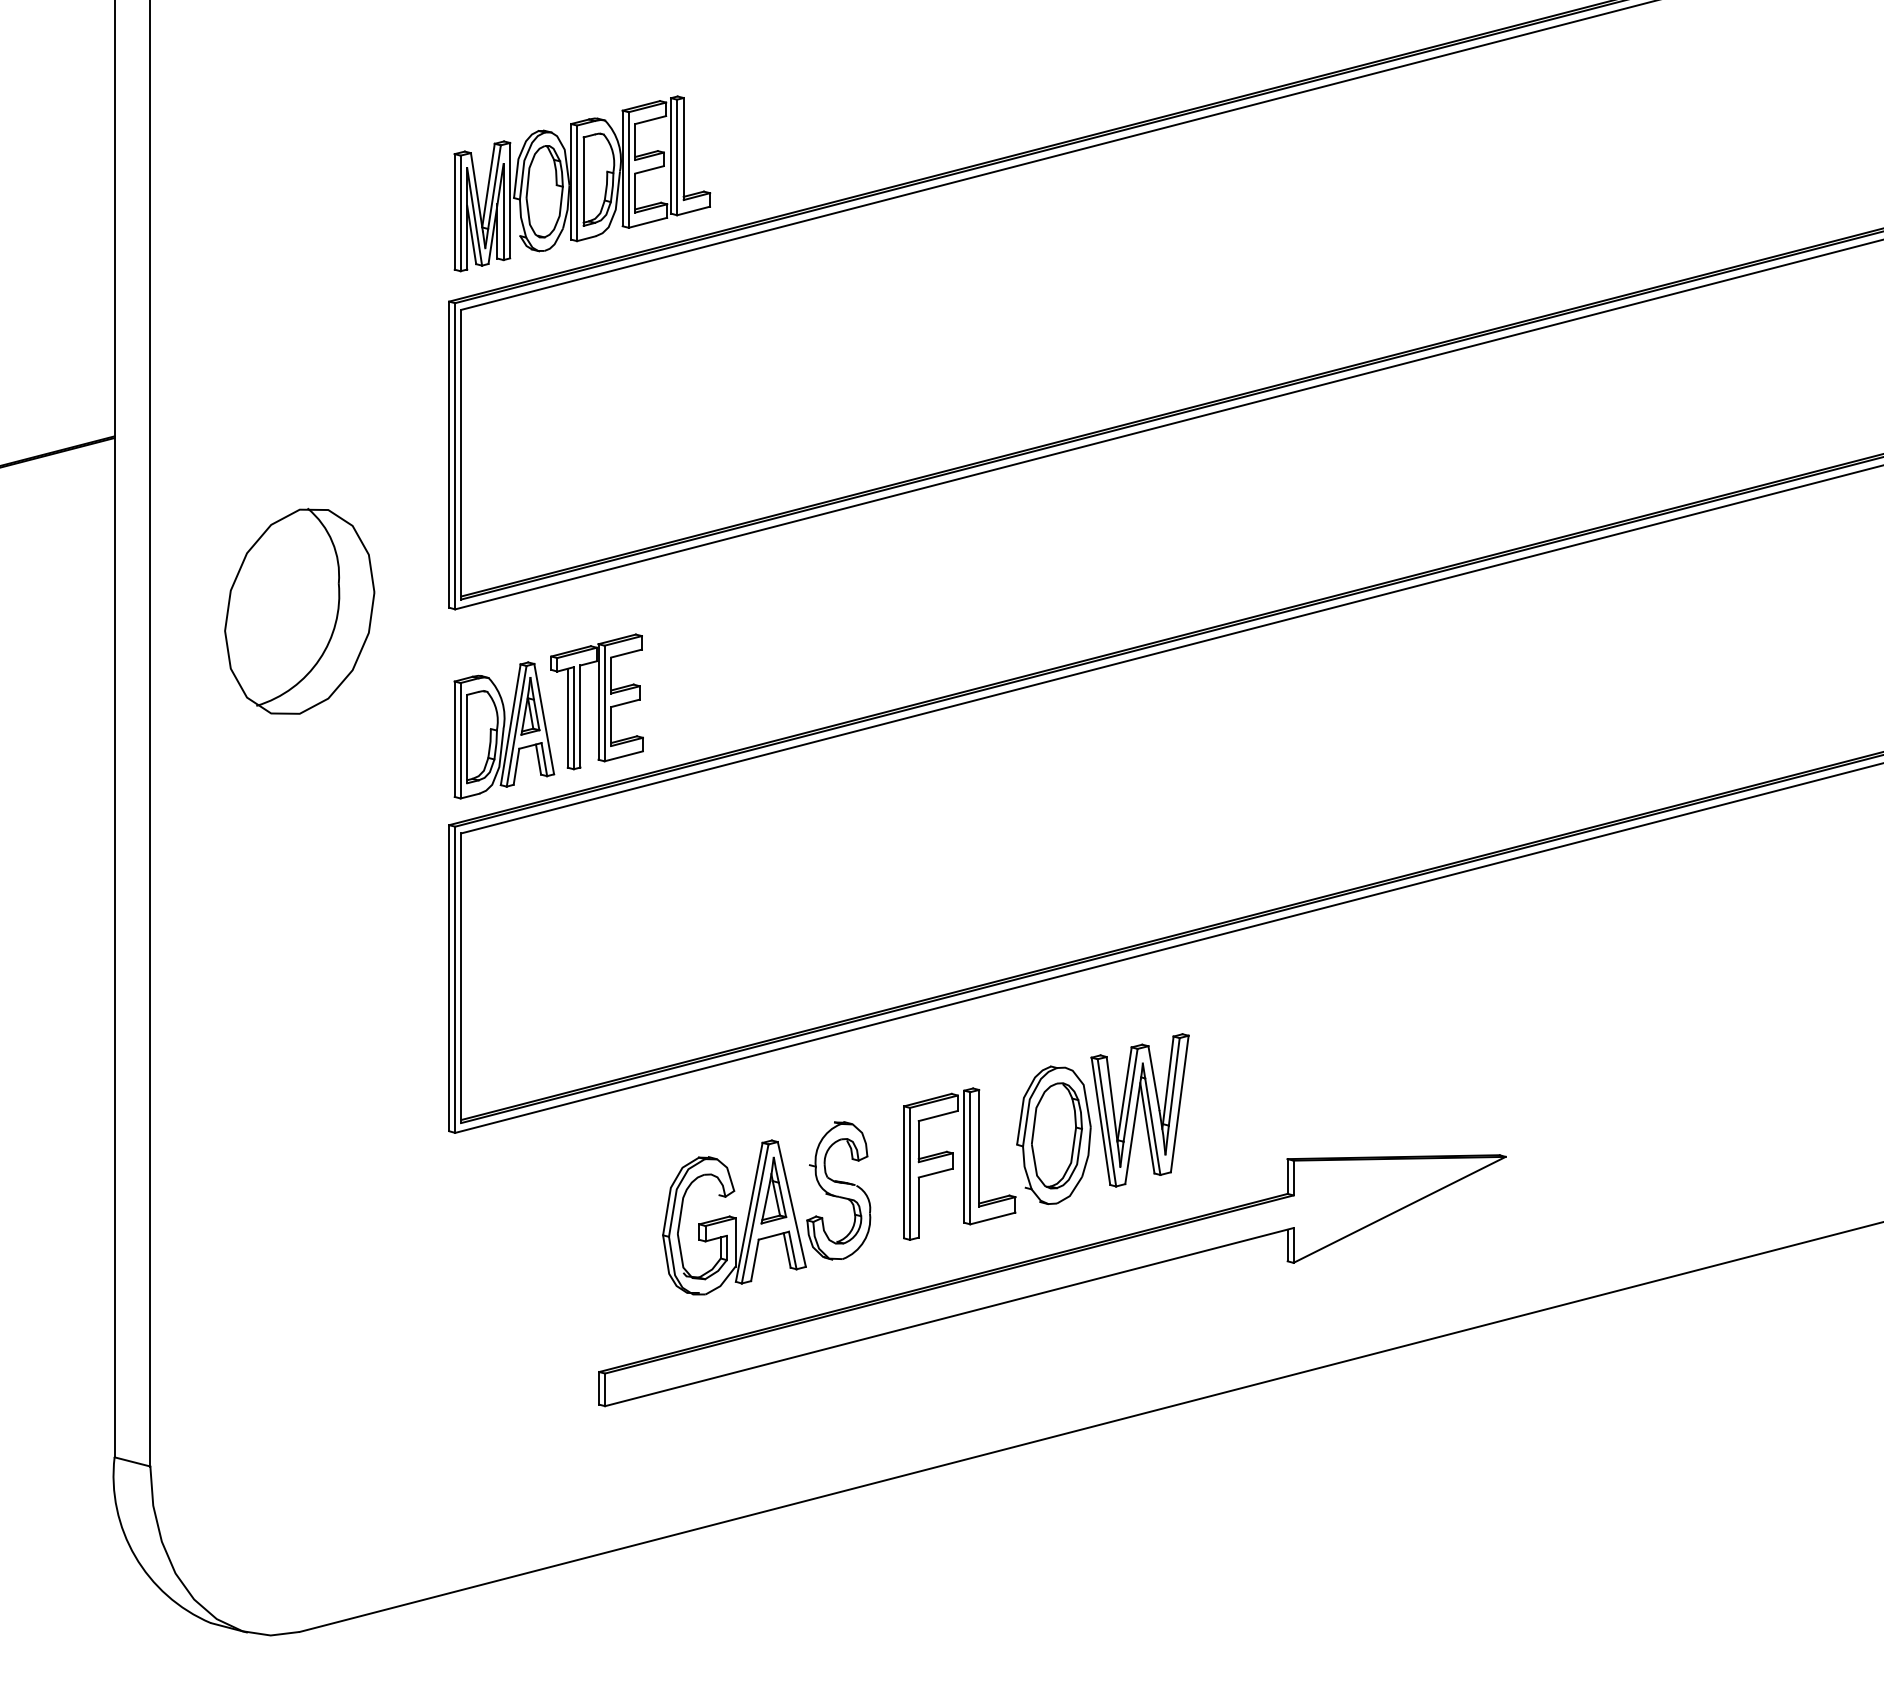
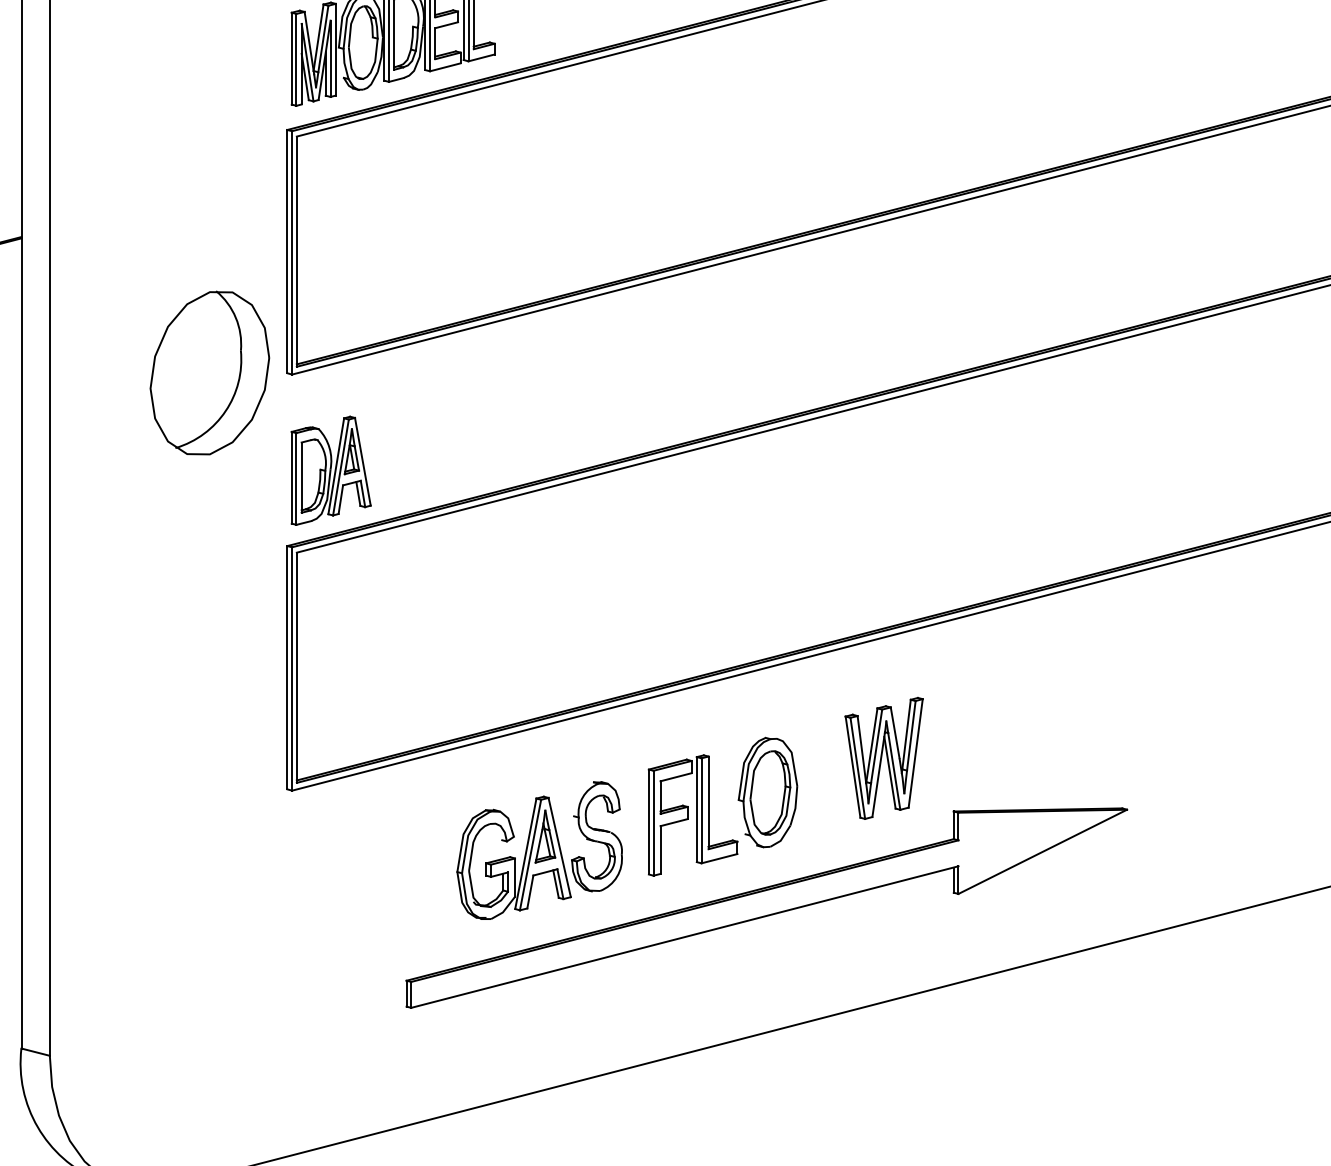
part: (299, 610) -> (209, 372), moved
part: (596, 701) -> (404, 447), removed
part: (1139, 1110) -> (883, 758), moved

